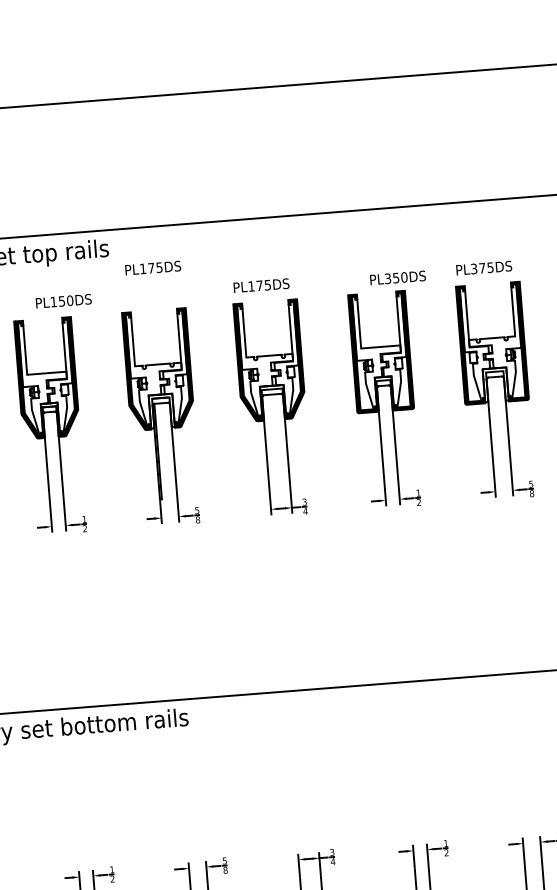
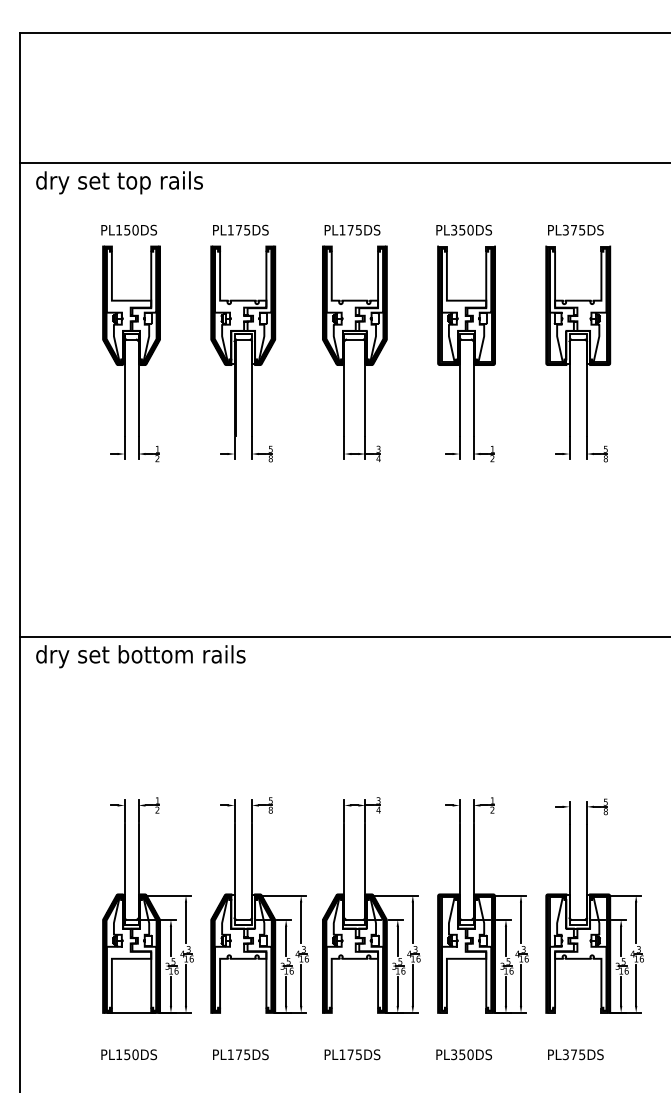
text: (152, 267) -> (240, 229), moved
text: (397, 277) -> (463, 229), moved
text: (63, 300) -> (128, 229), moved

